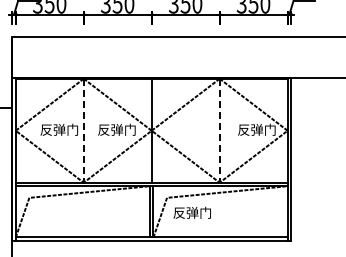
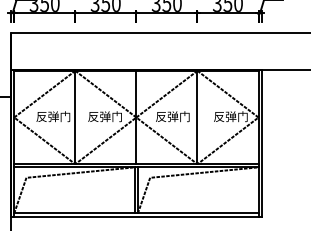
line: (83, 130) -> (75, 117), dashed -> solid
line: (219, 130) -> (197, 117), dashed -> solid
text: (191, 212) -> (172, 116), moved

